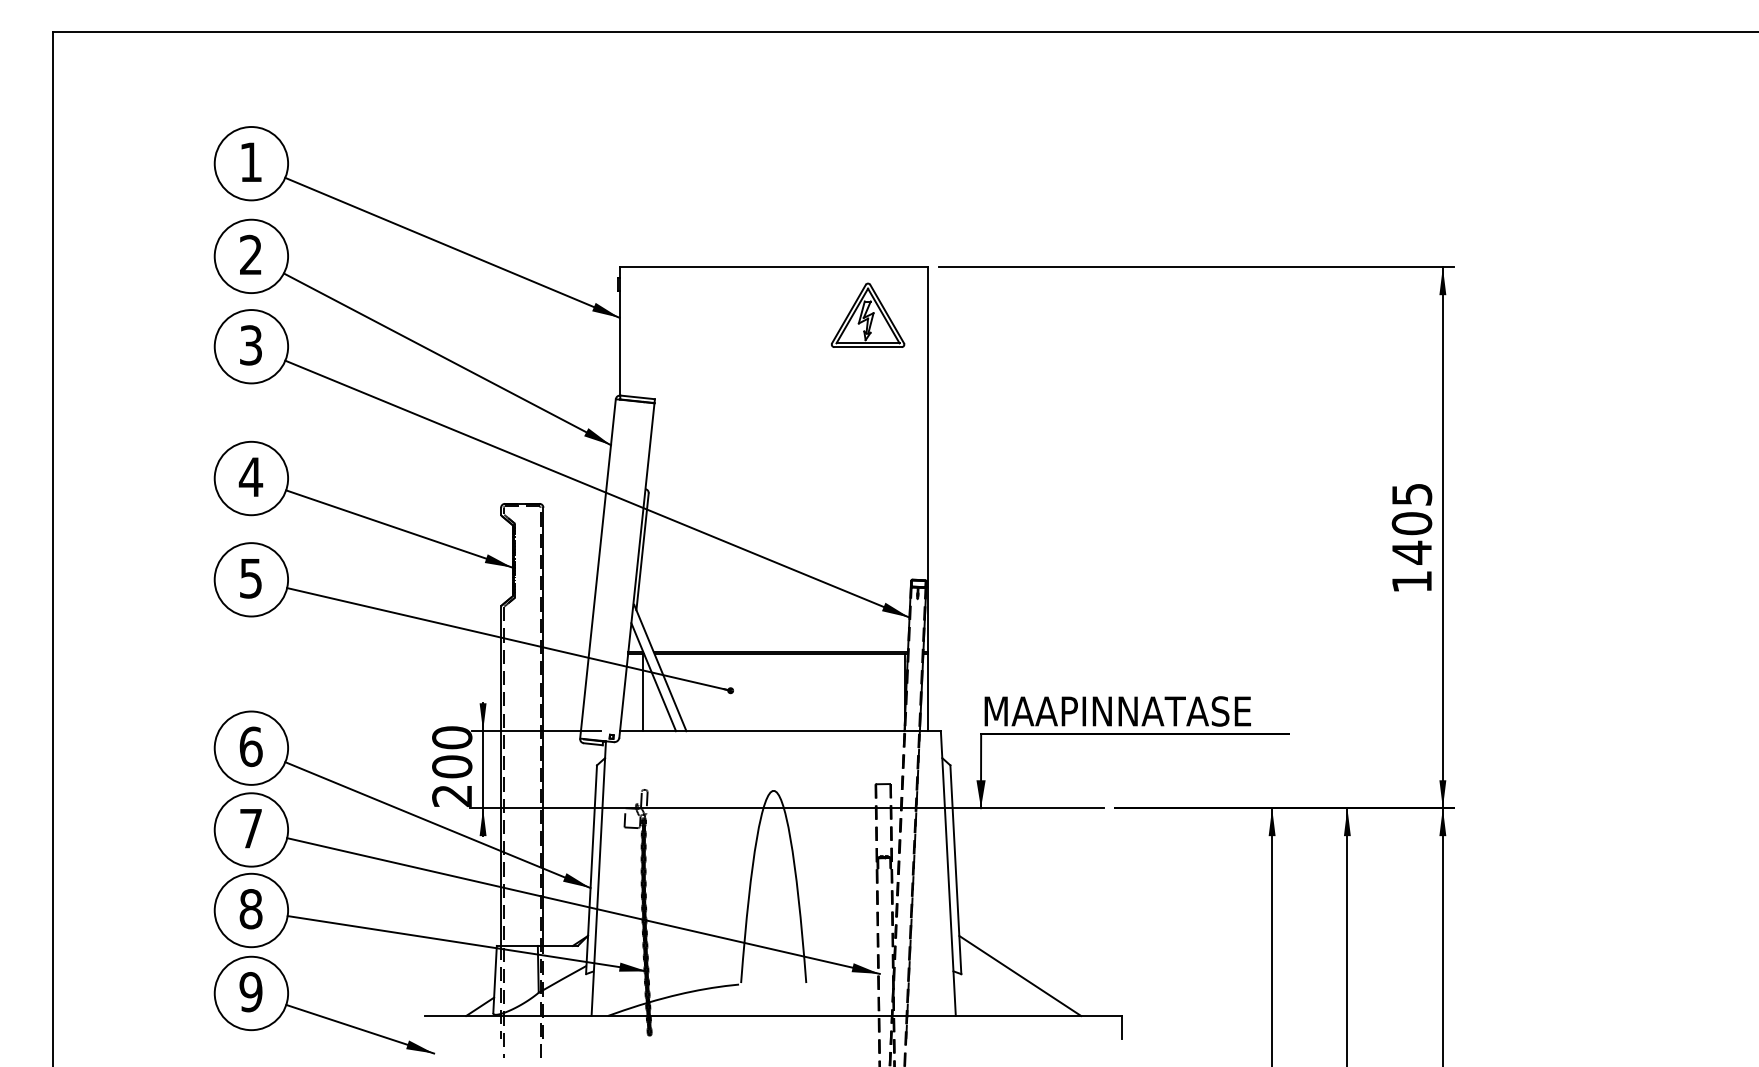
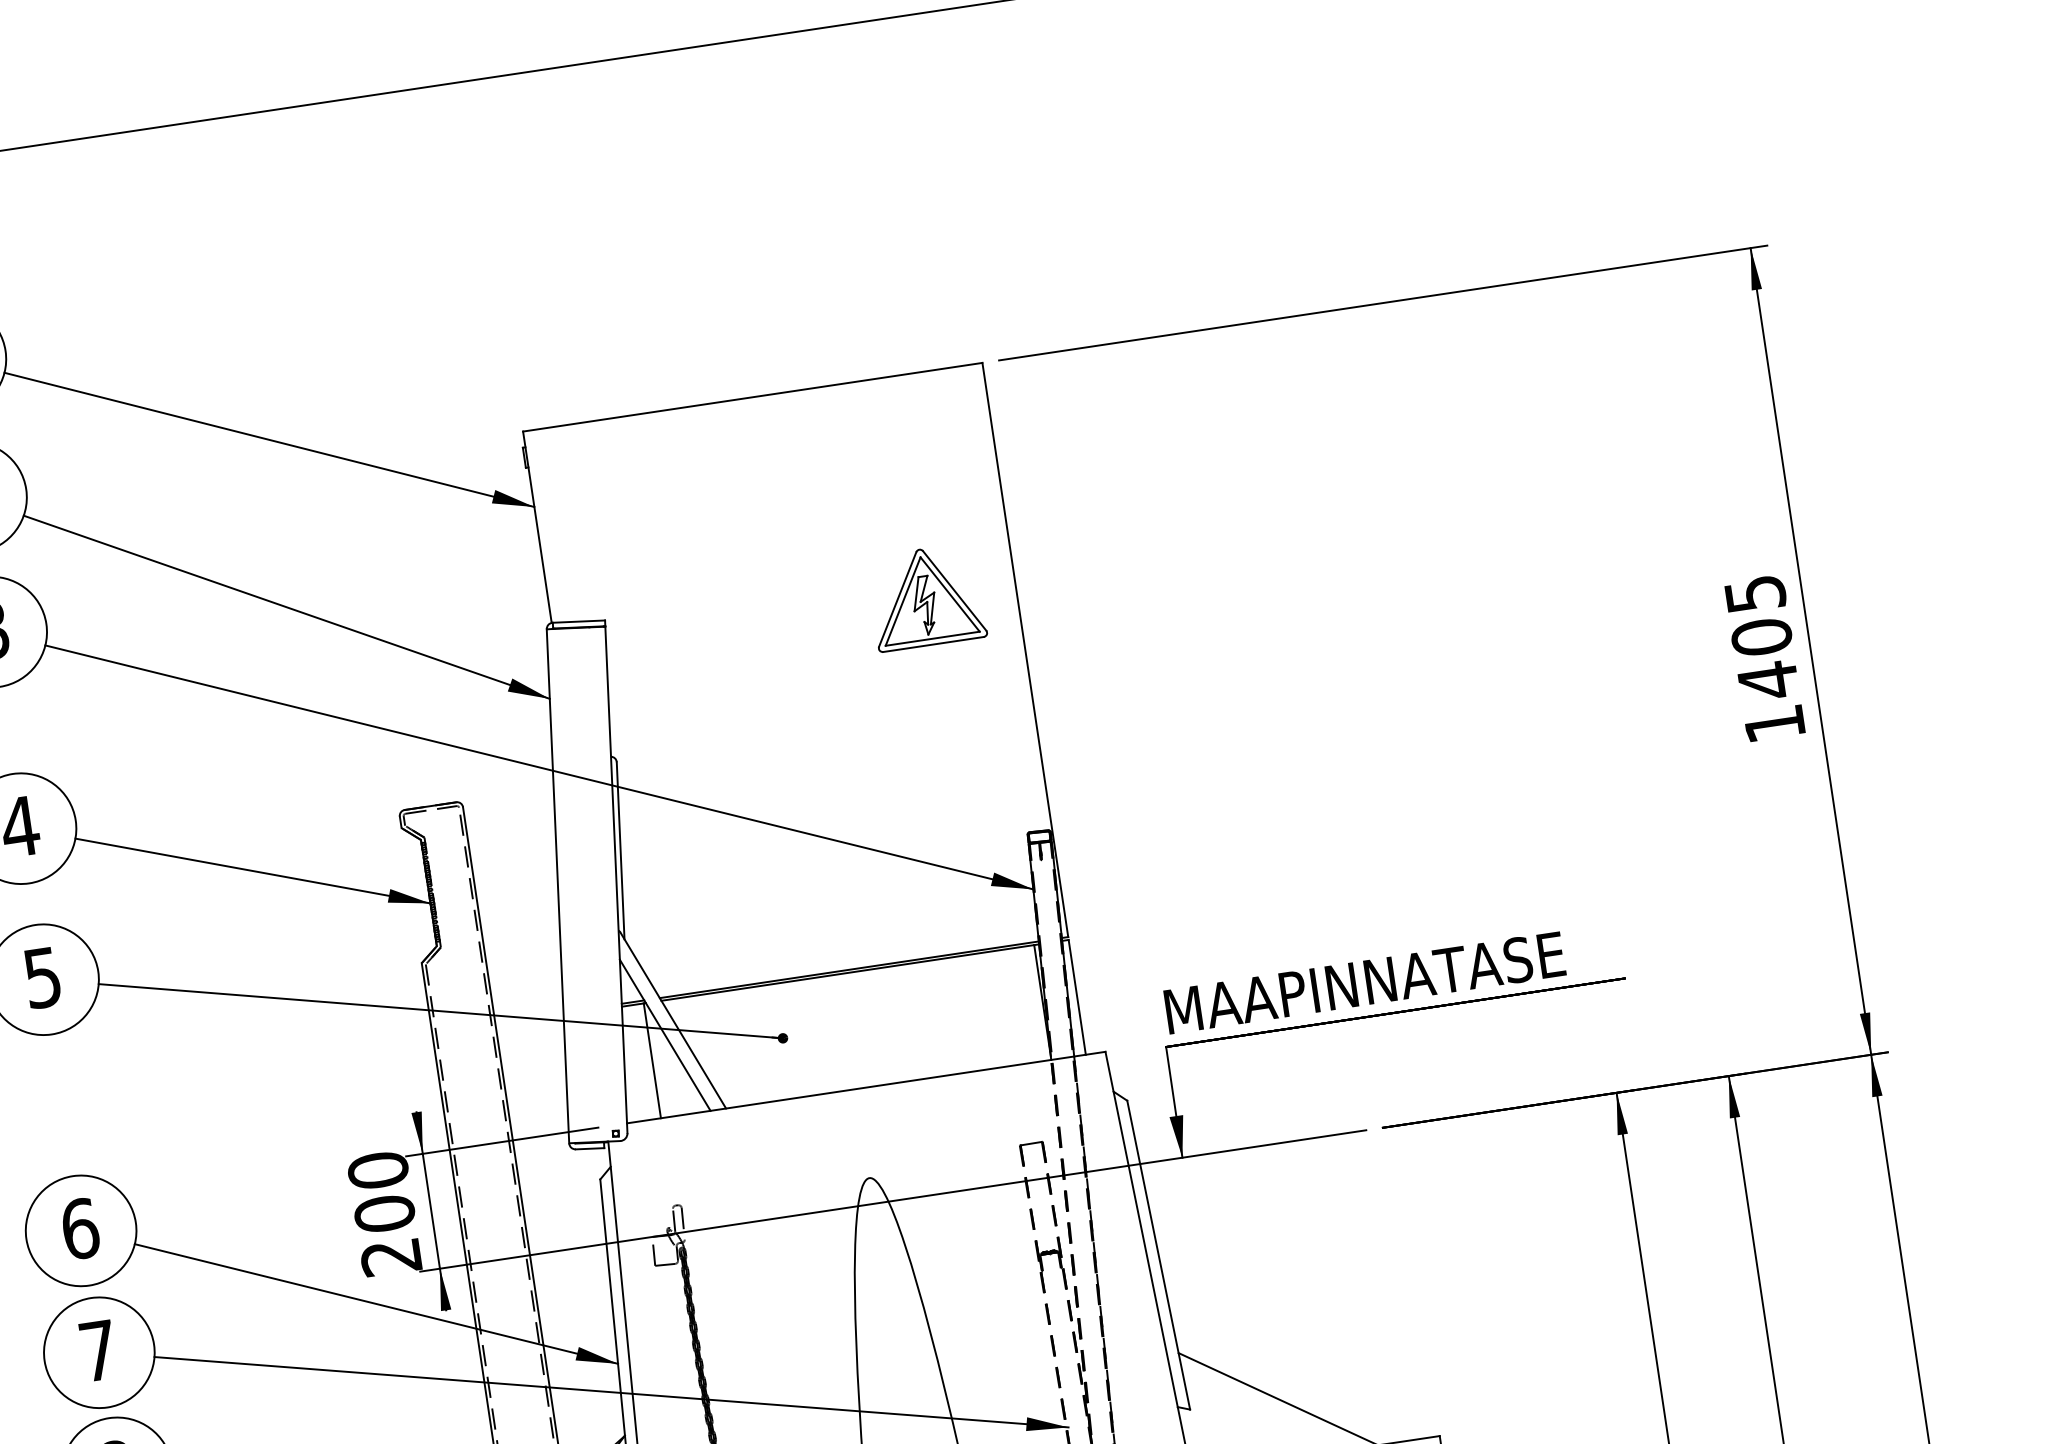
part: (868, 314) -> (926, 595), moved

